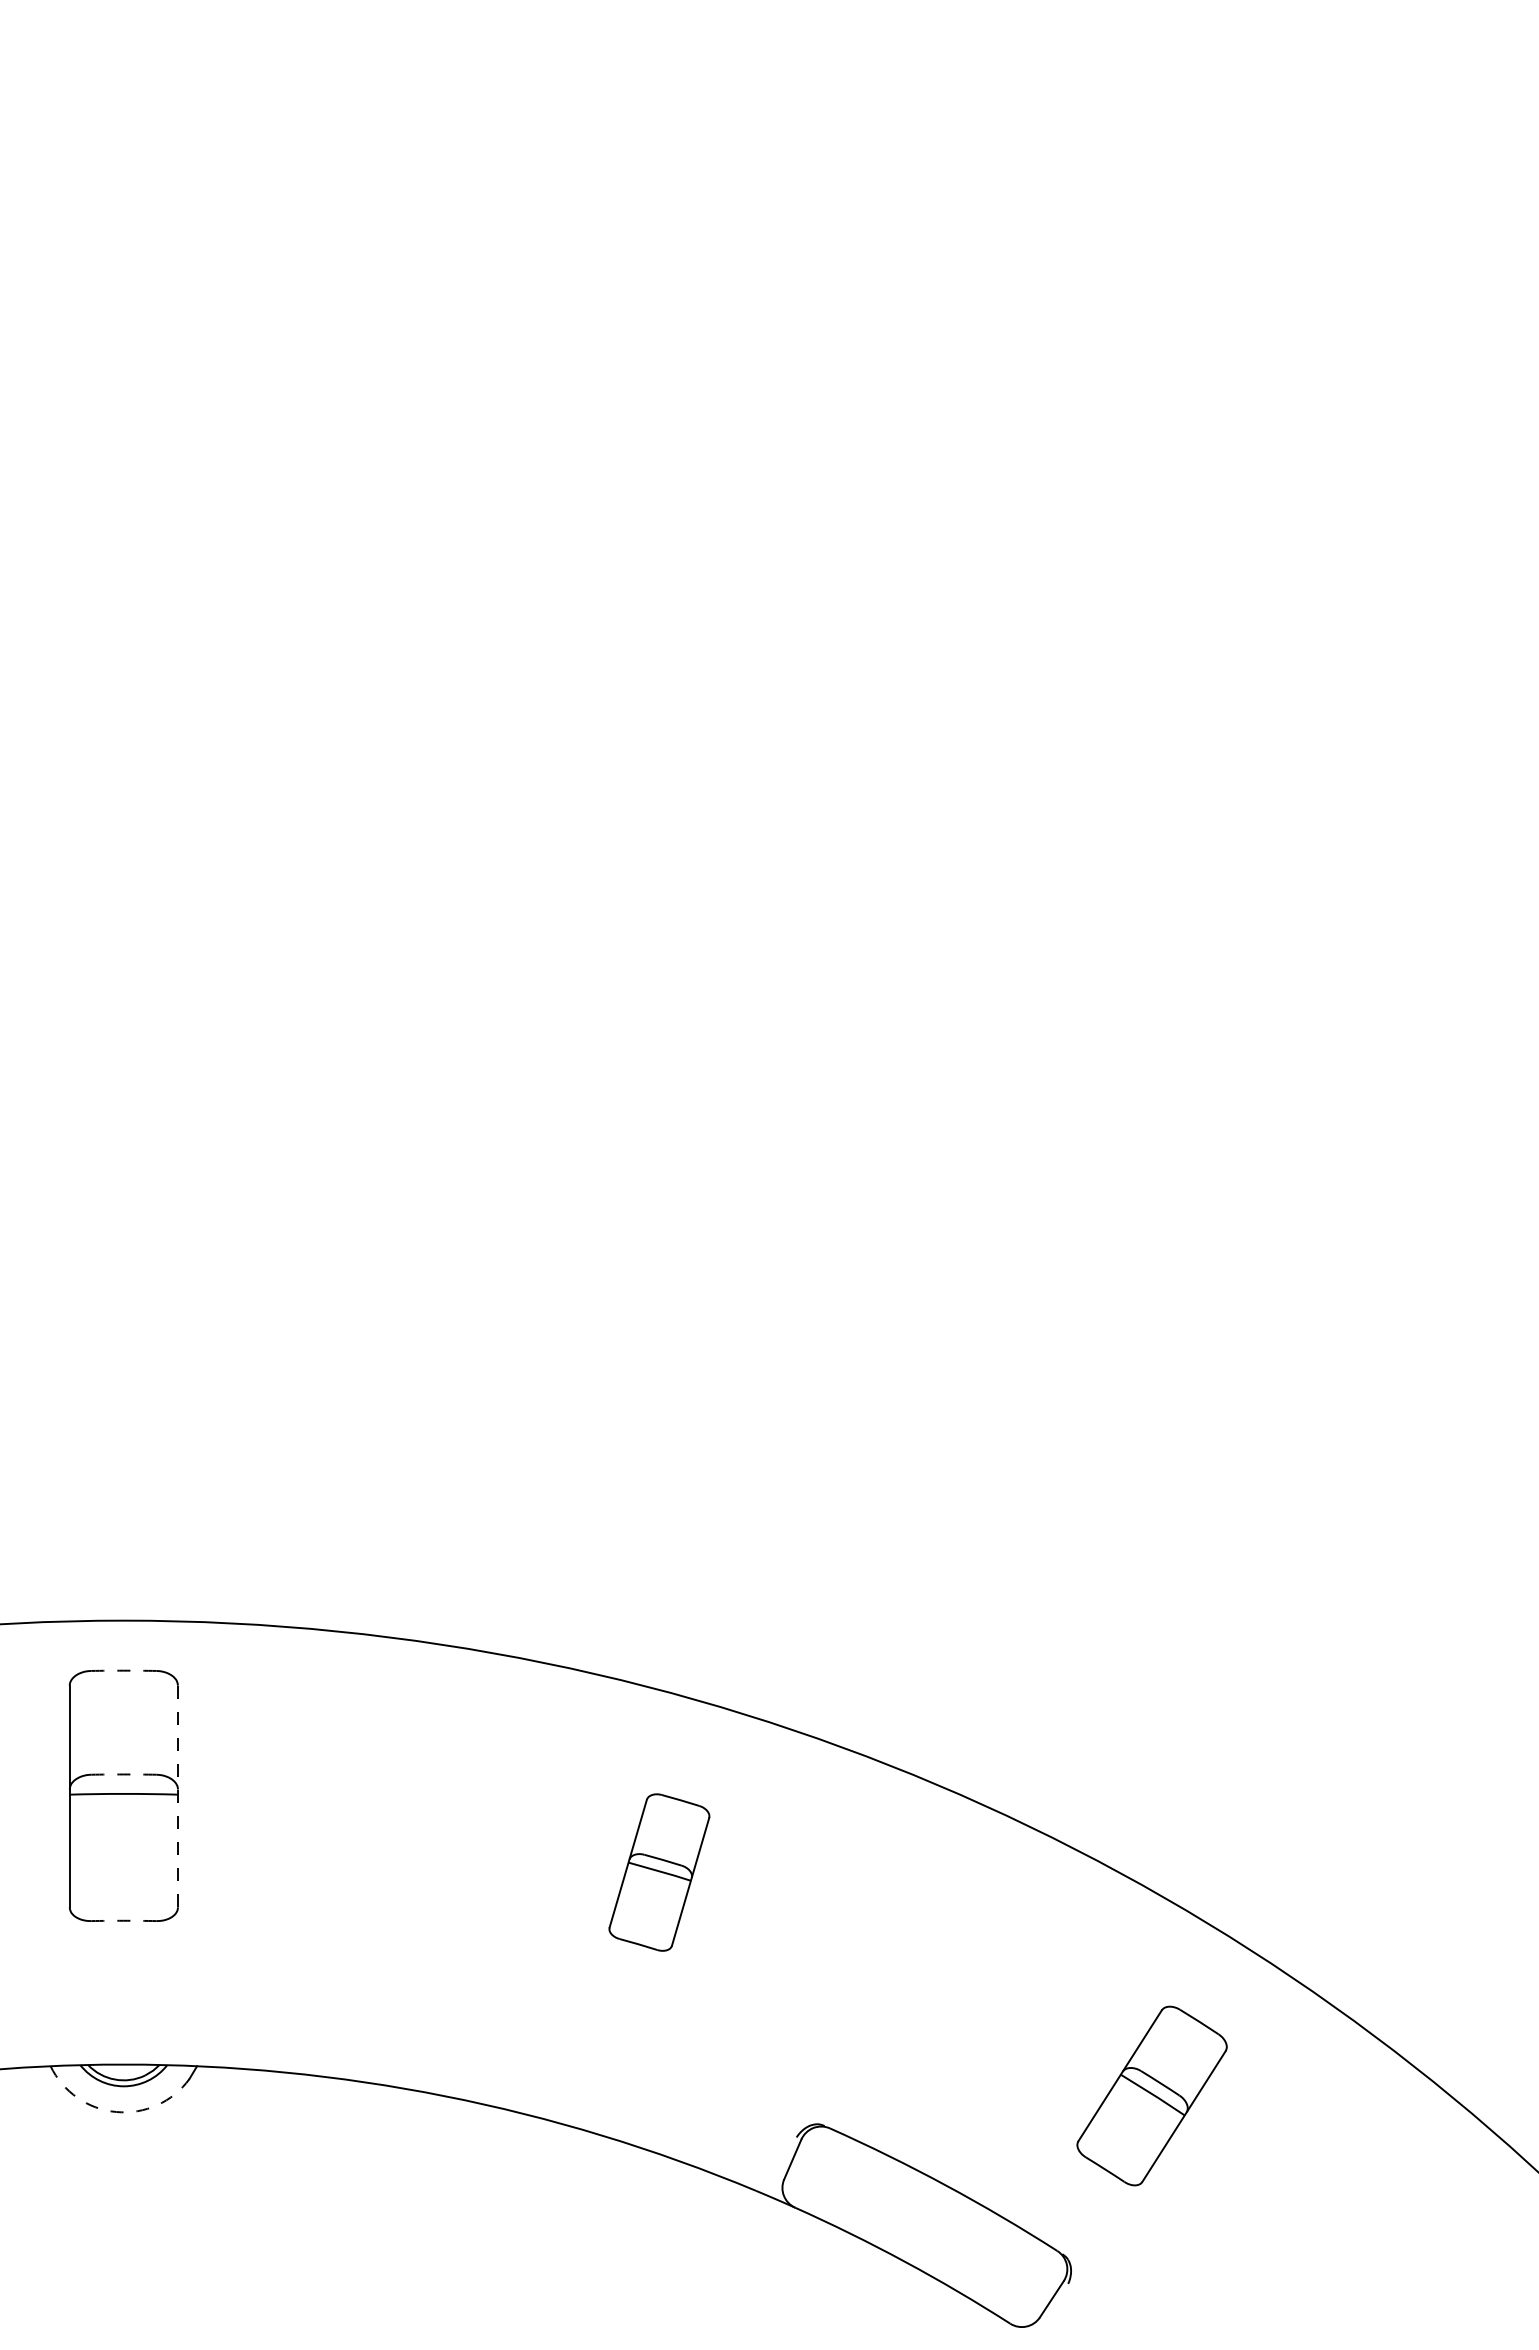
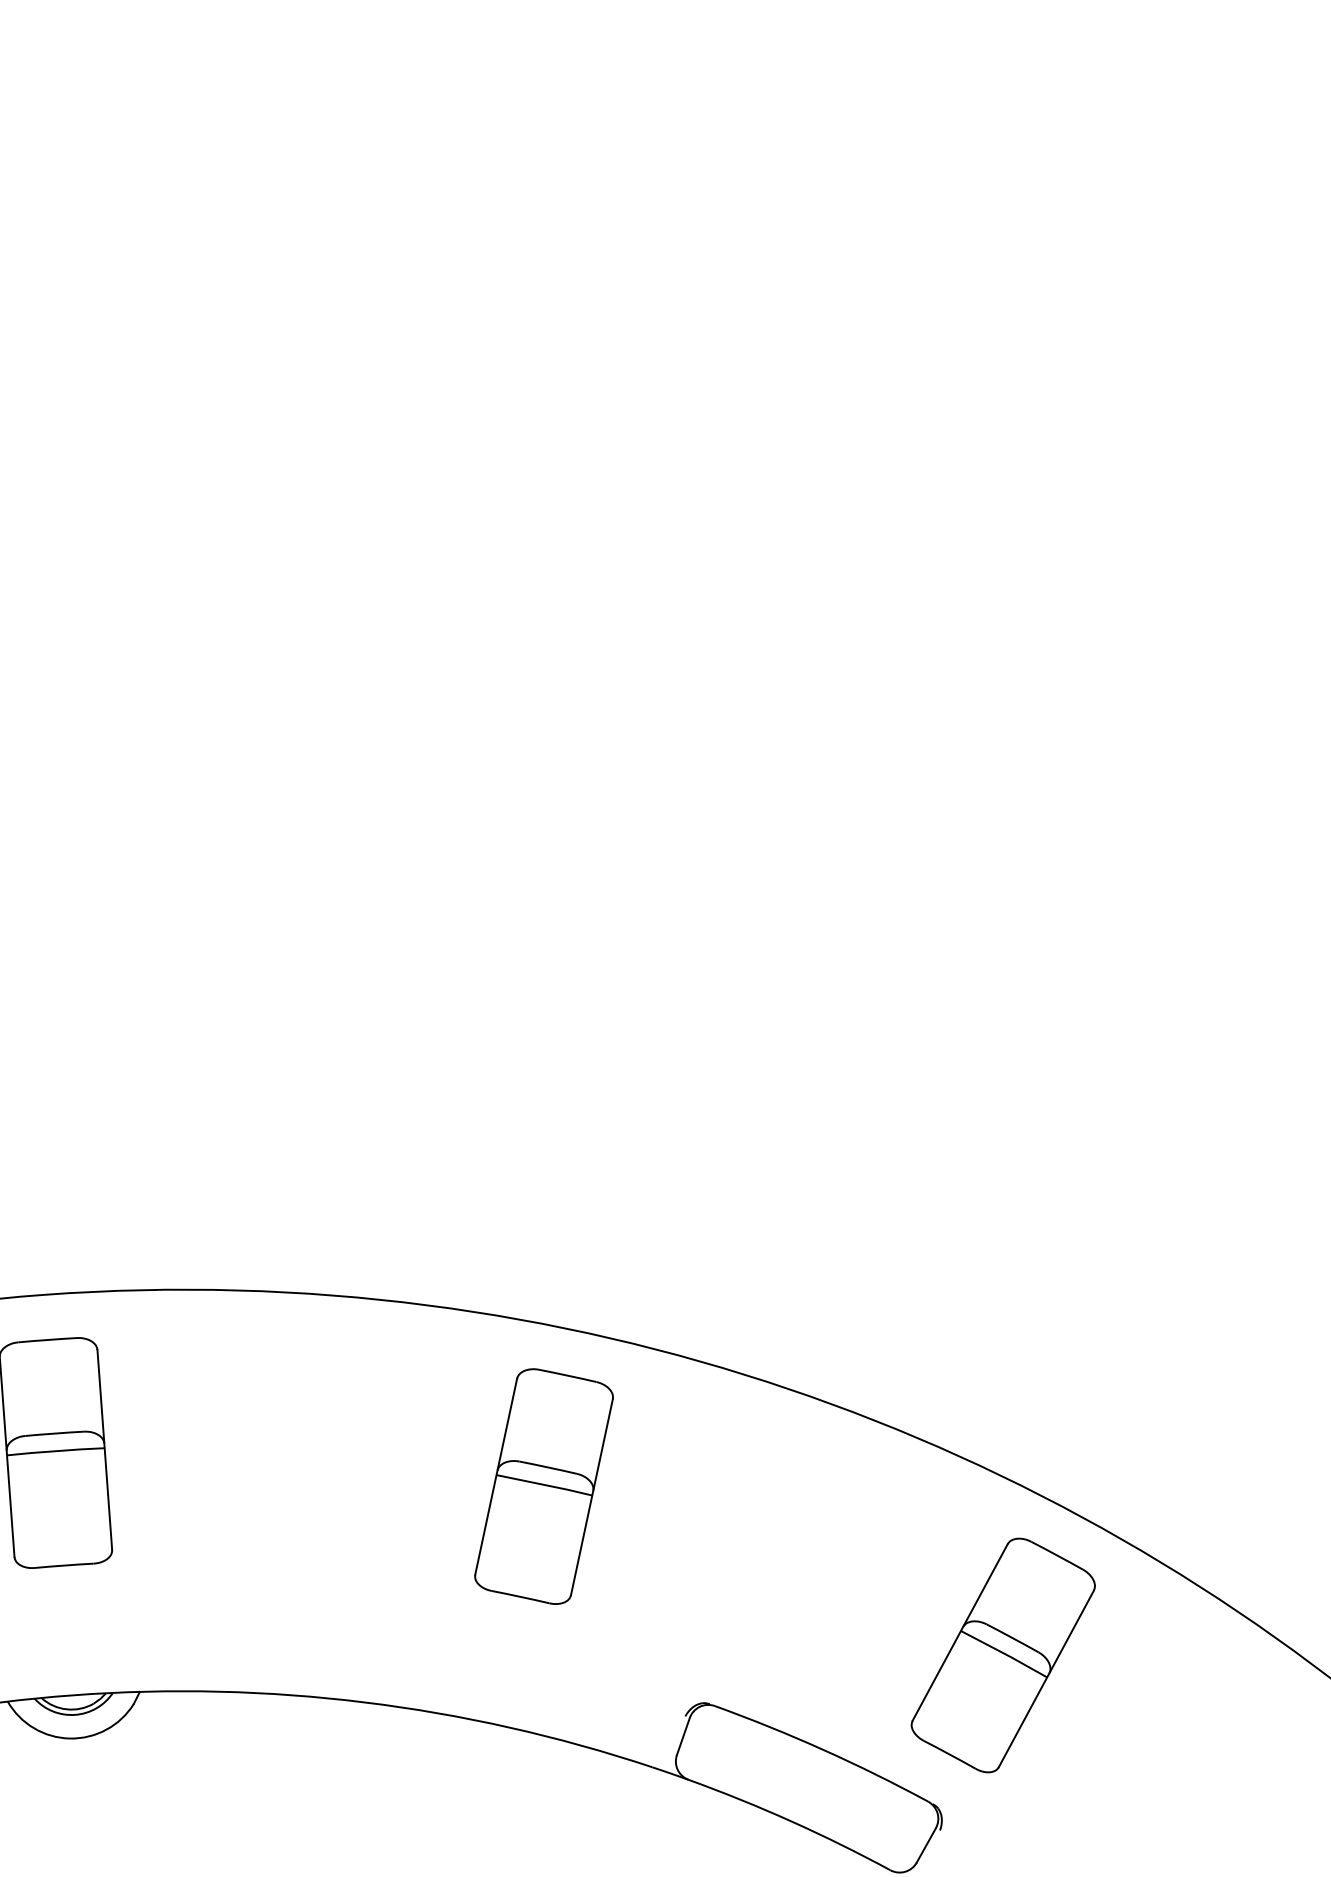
arc: (123, 1670) -> (47, 1339), dashed -> solid
arc: (123, 1774) -> (54, 1433), dashed -> solid
line: (178, 1796) -> (105, 1449), dashed -> solid
part: (659, 1872) -> (544, 1486), size x1.67
arc: (123, 1920) -> (63, 1565), dashed -> solid
part: (1151, 2095) -> (1002, 1655), size x1.43
arc: (116, 2112) -> (70, 1738), dashed -> solid

